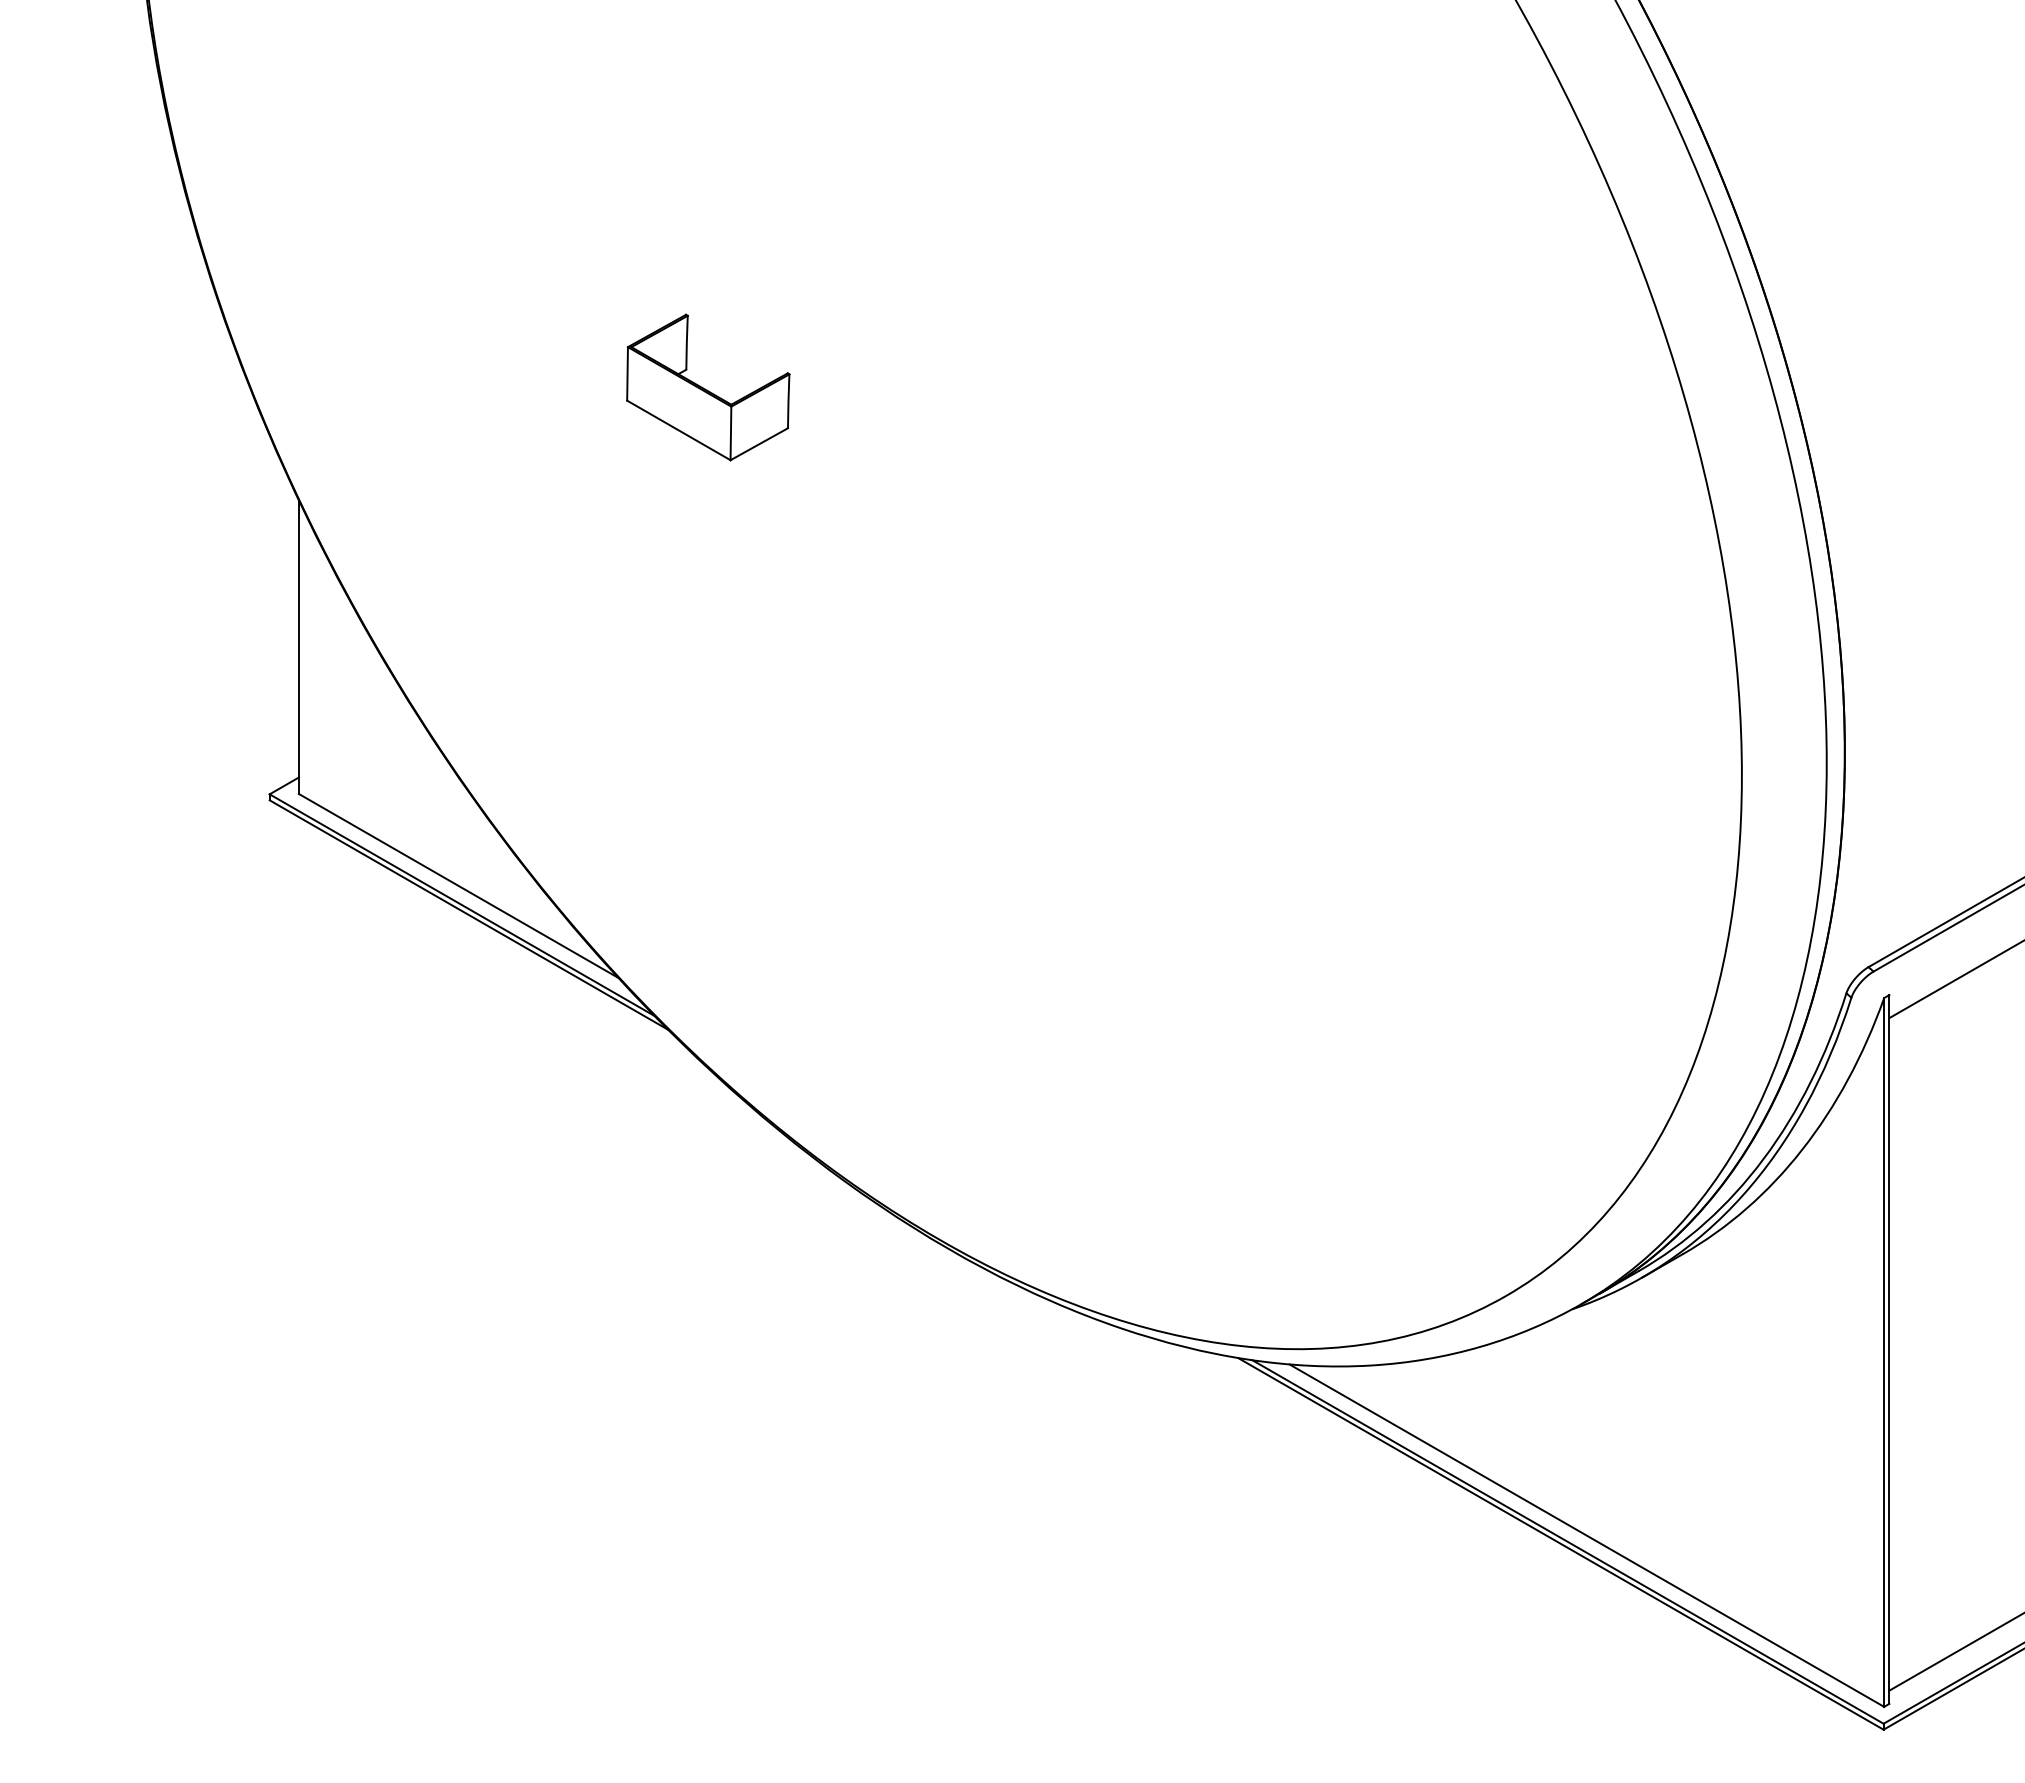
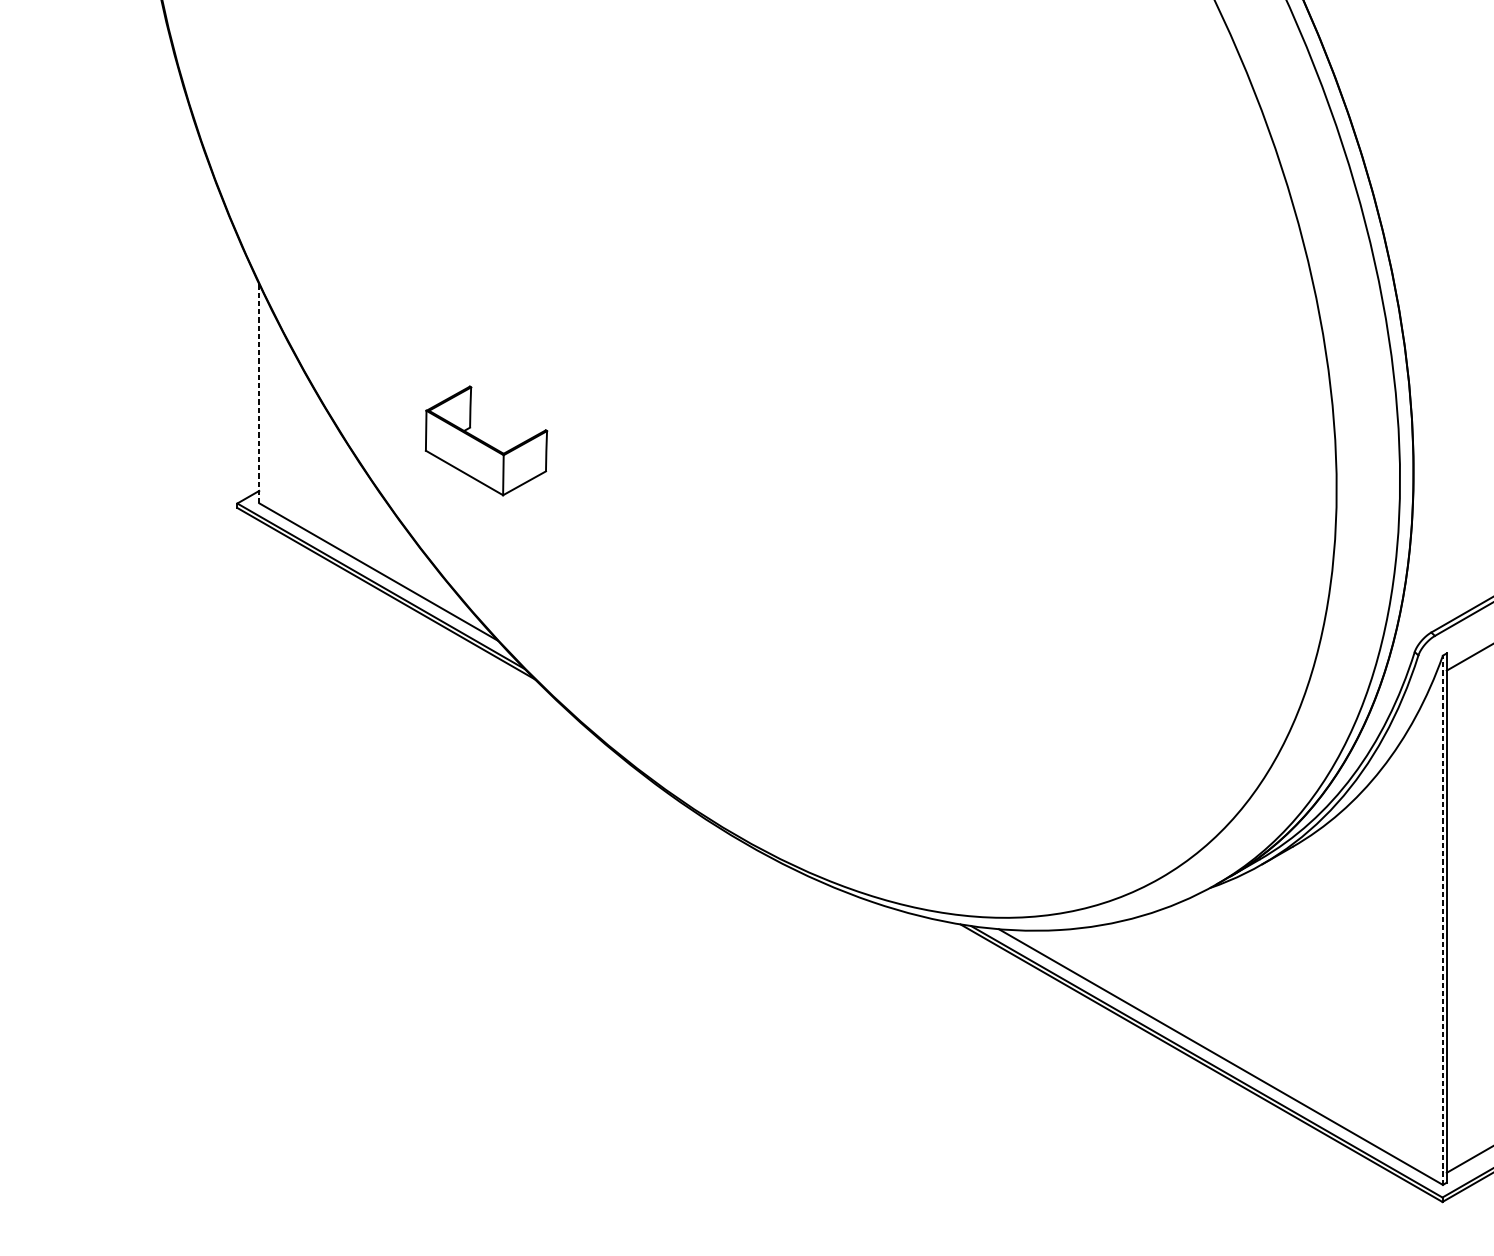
part: (708, 387) -> (486, 440), moved
line: (298, 647) -> (258, 393), solid -> dashed
line: (1884, 1351) -> (1443, 919), solid -> dashed

